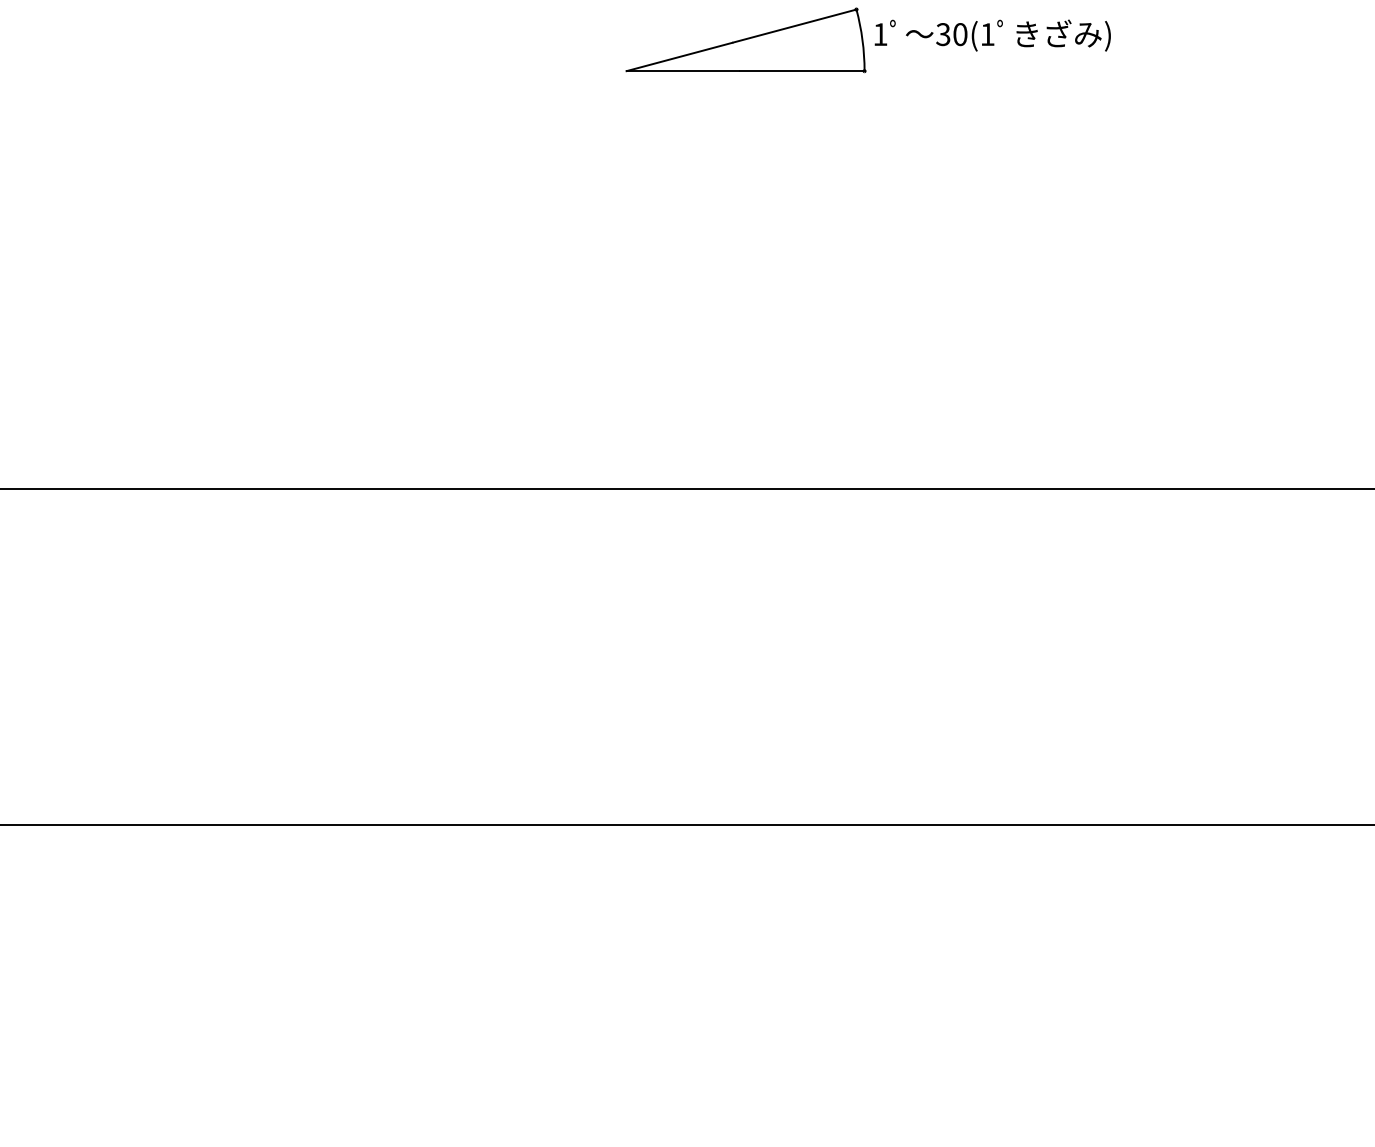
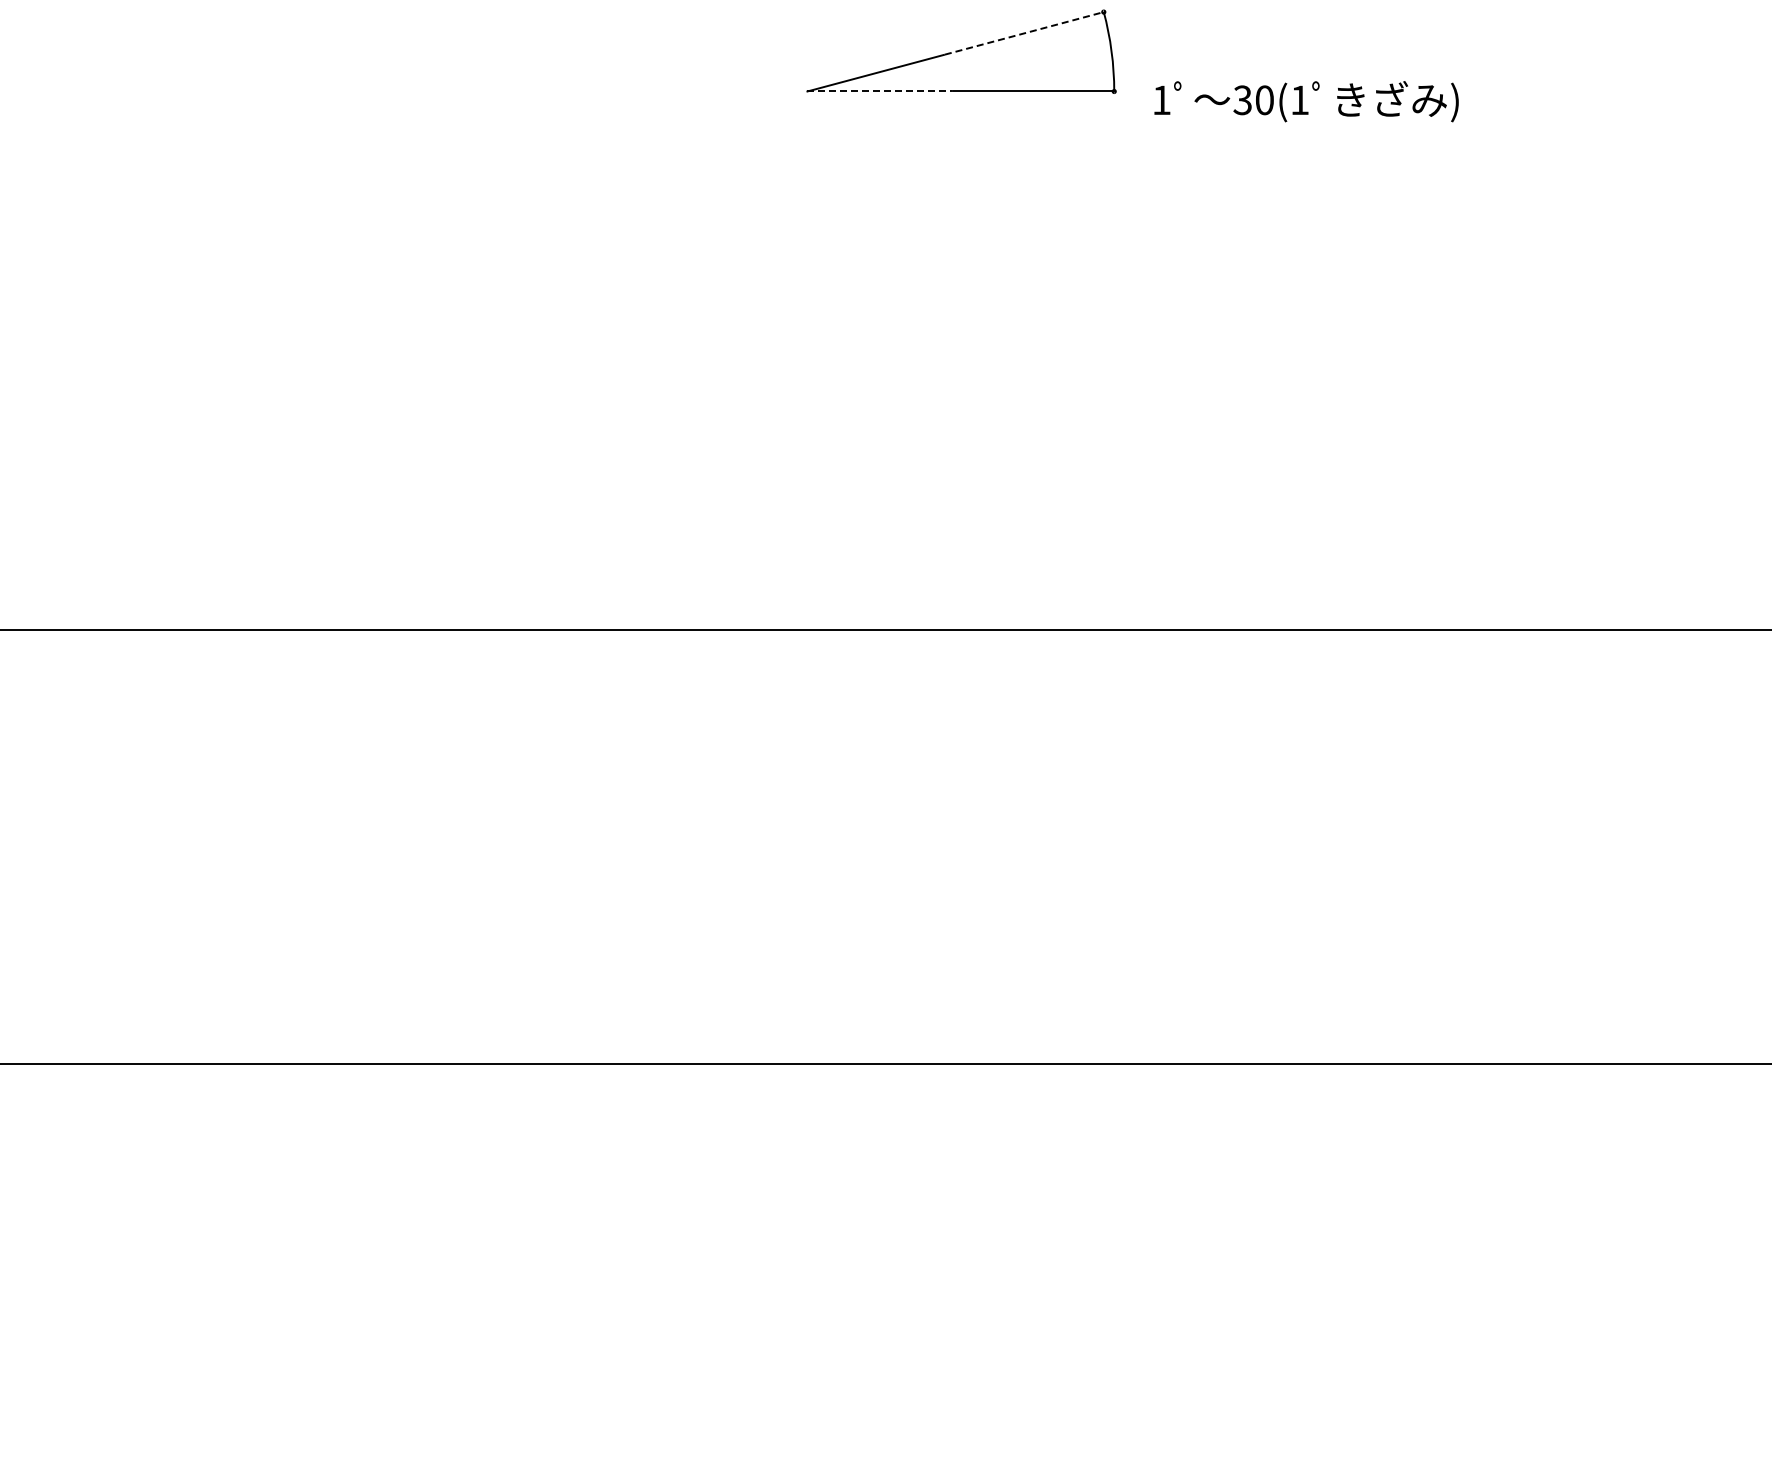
line: (794, 26) -> (1024, 33), solid -> dashed
text: (992, 35) -> (1306, 101), moved
line: (683, 71) -> (880, 91), solid -> dashed

